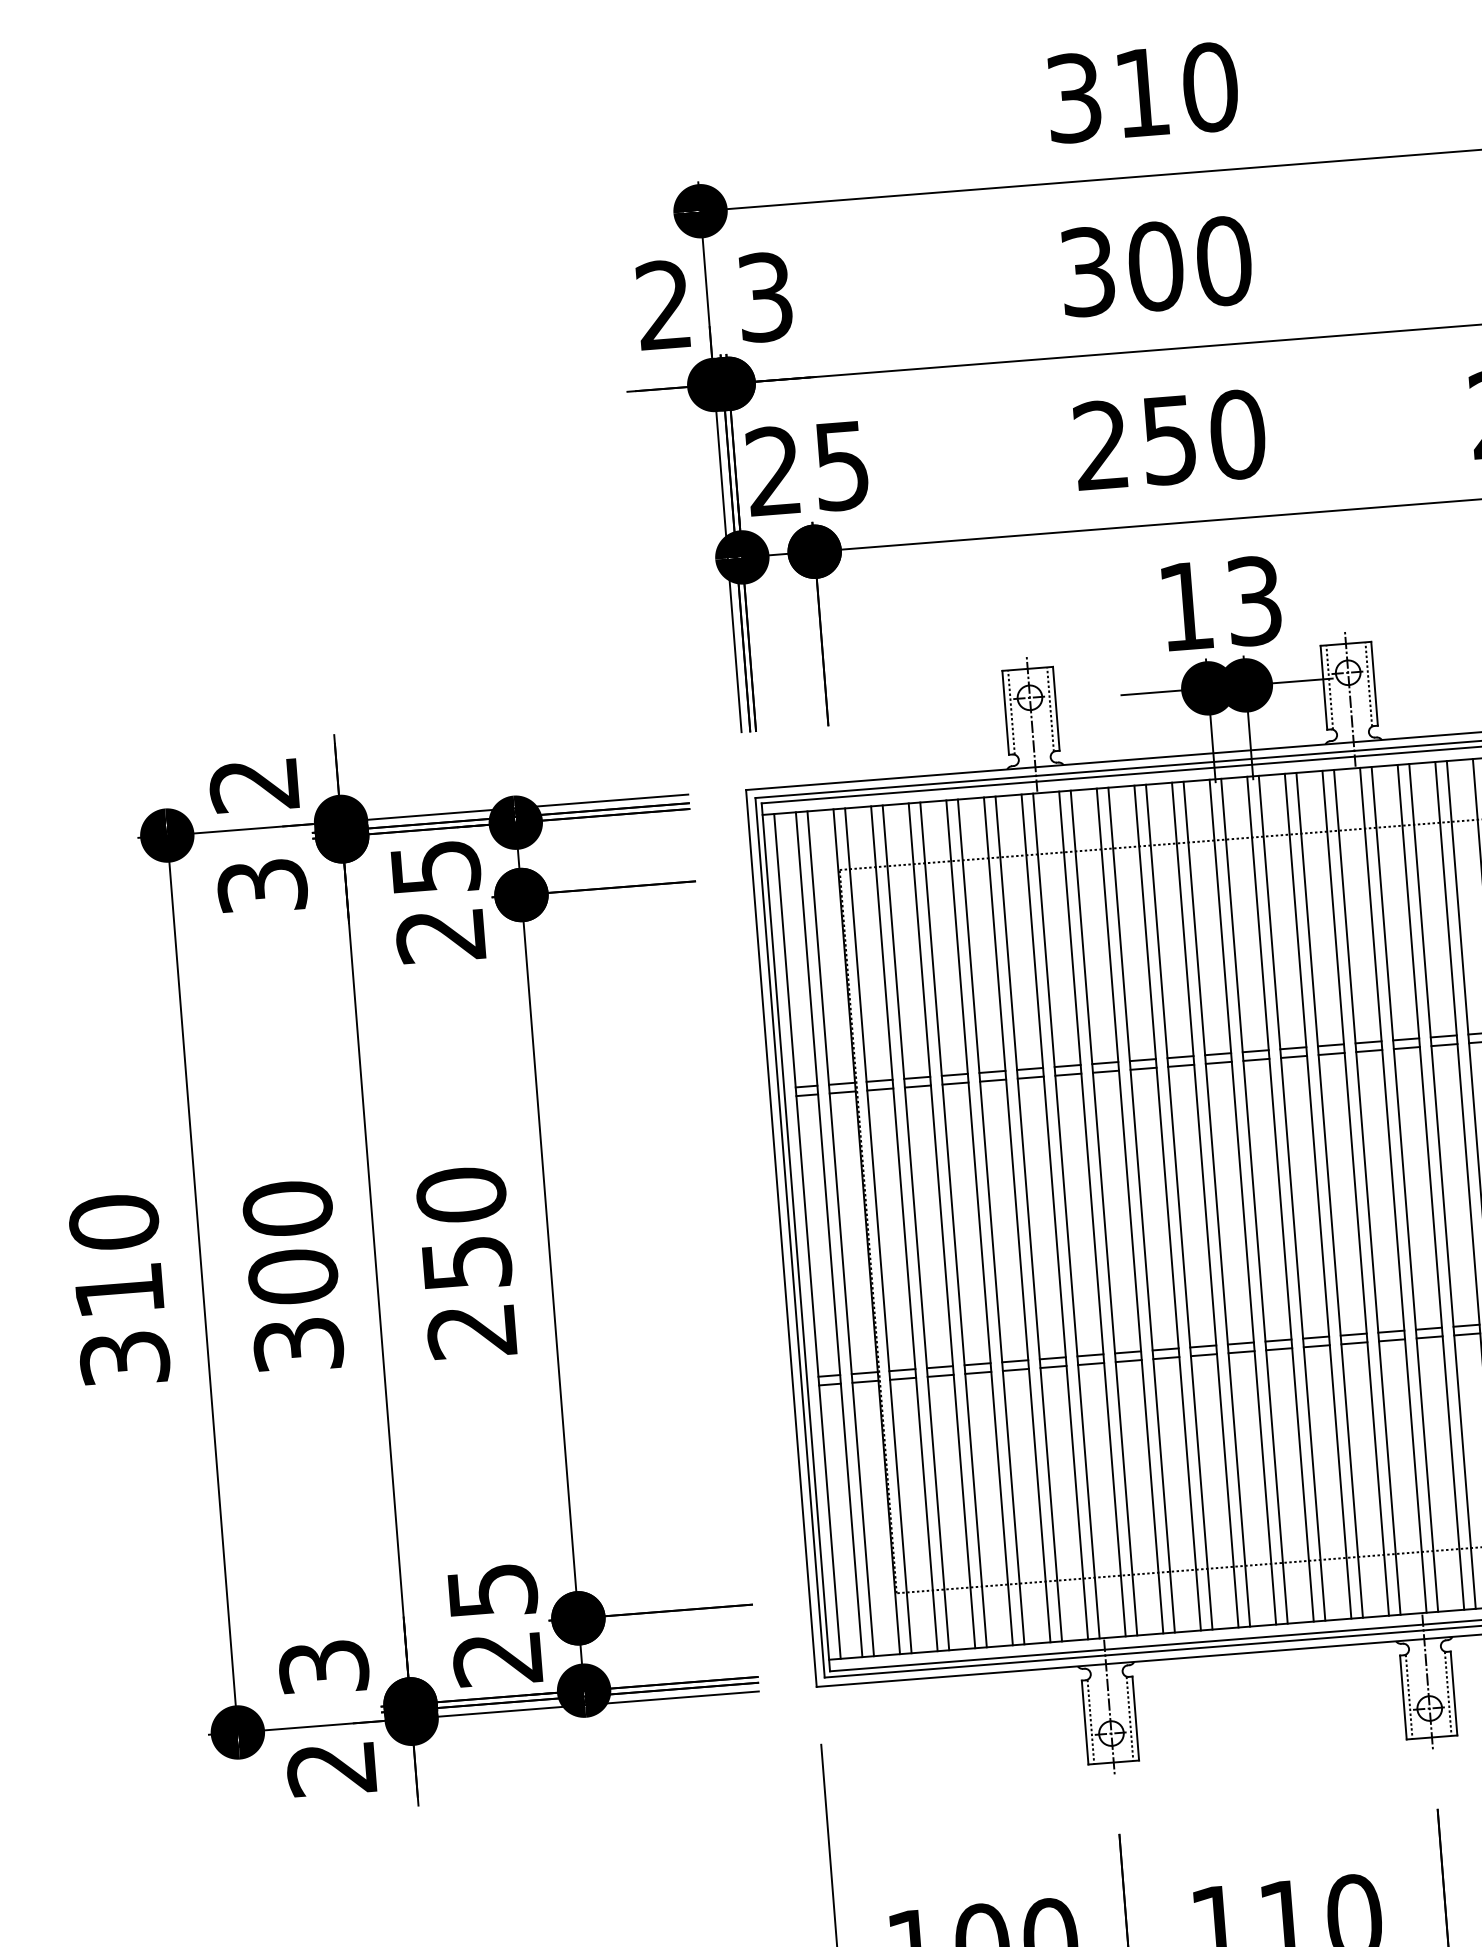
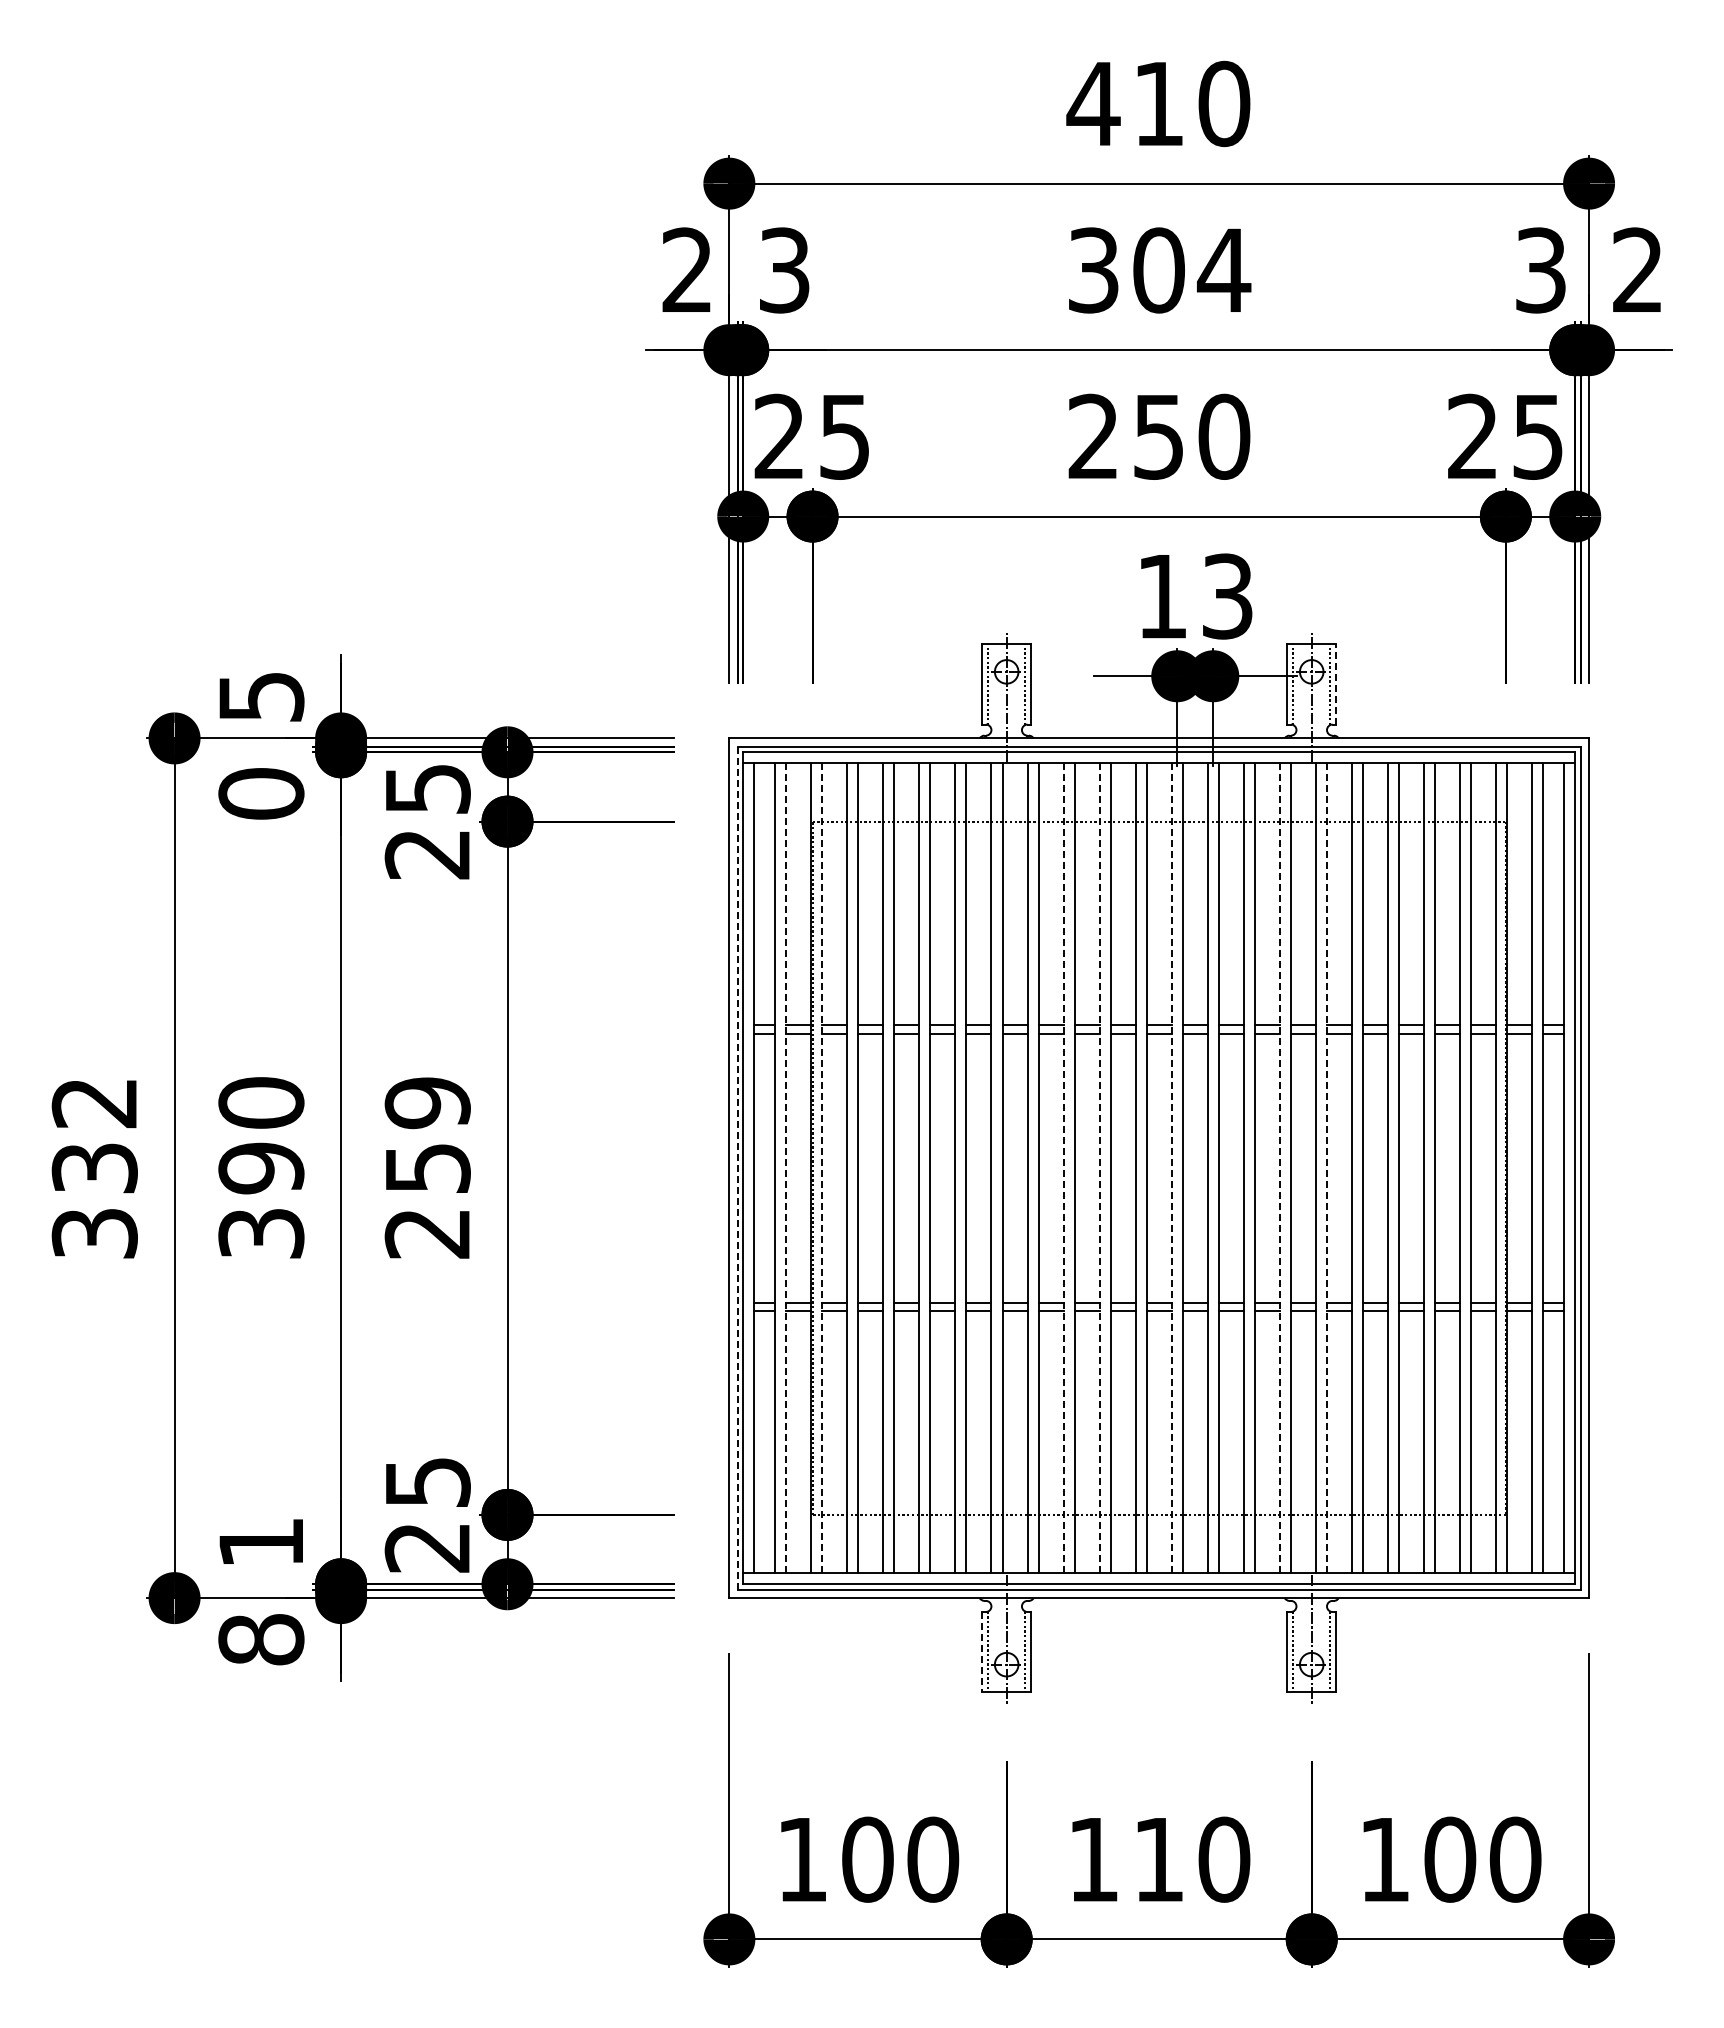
text: (1073, 97) -> (1093, 103), 310 -> 410
text: (1223, 261) -> (1223, 270), 300 -> 304
line: (1375, 682) -> (1336, 683), solid -> dashed
text: (254, 785) -> (261, 697), 2 -> 5
text: (262, 885) -> (261, 793), 3 -> 0
line: (1404, 1189) -> (1326, 1168), solid -> dashed
line: (1355, 1193) -> (1279, 1168), solid -> dashed
text: (461, 1195) -> (427, 1103), 250 -> 259
line: (1242, 1202) -> (1171, 1168), solid -> dashed
line: (1167, 1208) -> (1099, 1168), solid -> dashed
line: (1130, 1211) -> (1063, 1168), solid -> dashed
line: (878, 1231) -> (822, 1168), solid -> dashed
line: (841, 1234) -> (786, 1168), solid -> dashed
line: (789, 1238) -> (737, 1168), solid -> dashed
text: (116, 1256) -> (94, 1135), 310 -> 332
text: (293, 1277) -> (261, 1168), 300 -> 390
text: (324, 1667) -> (261, 1542), 3 -> 1
line: (1085, 1722) -> (982, 1652), solid -> dashed
text: (331, 1768) -> (261, 1639), 2 -> 8

